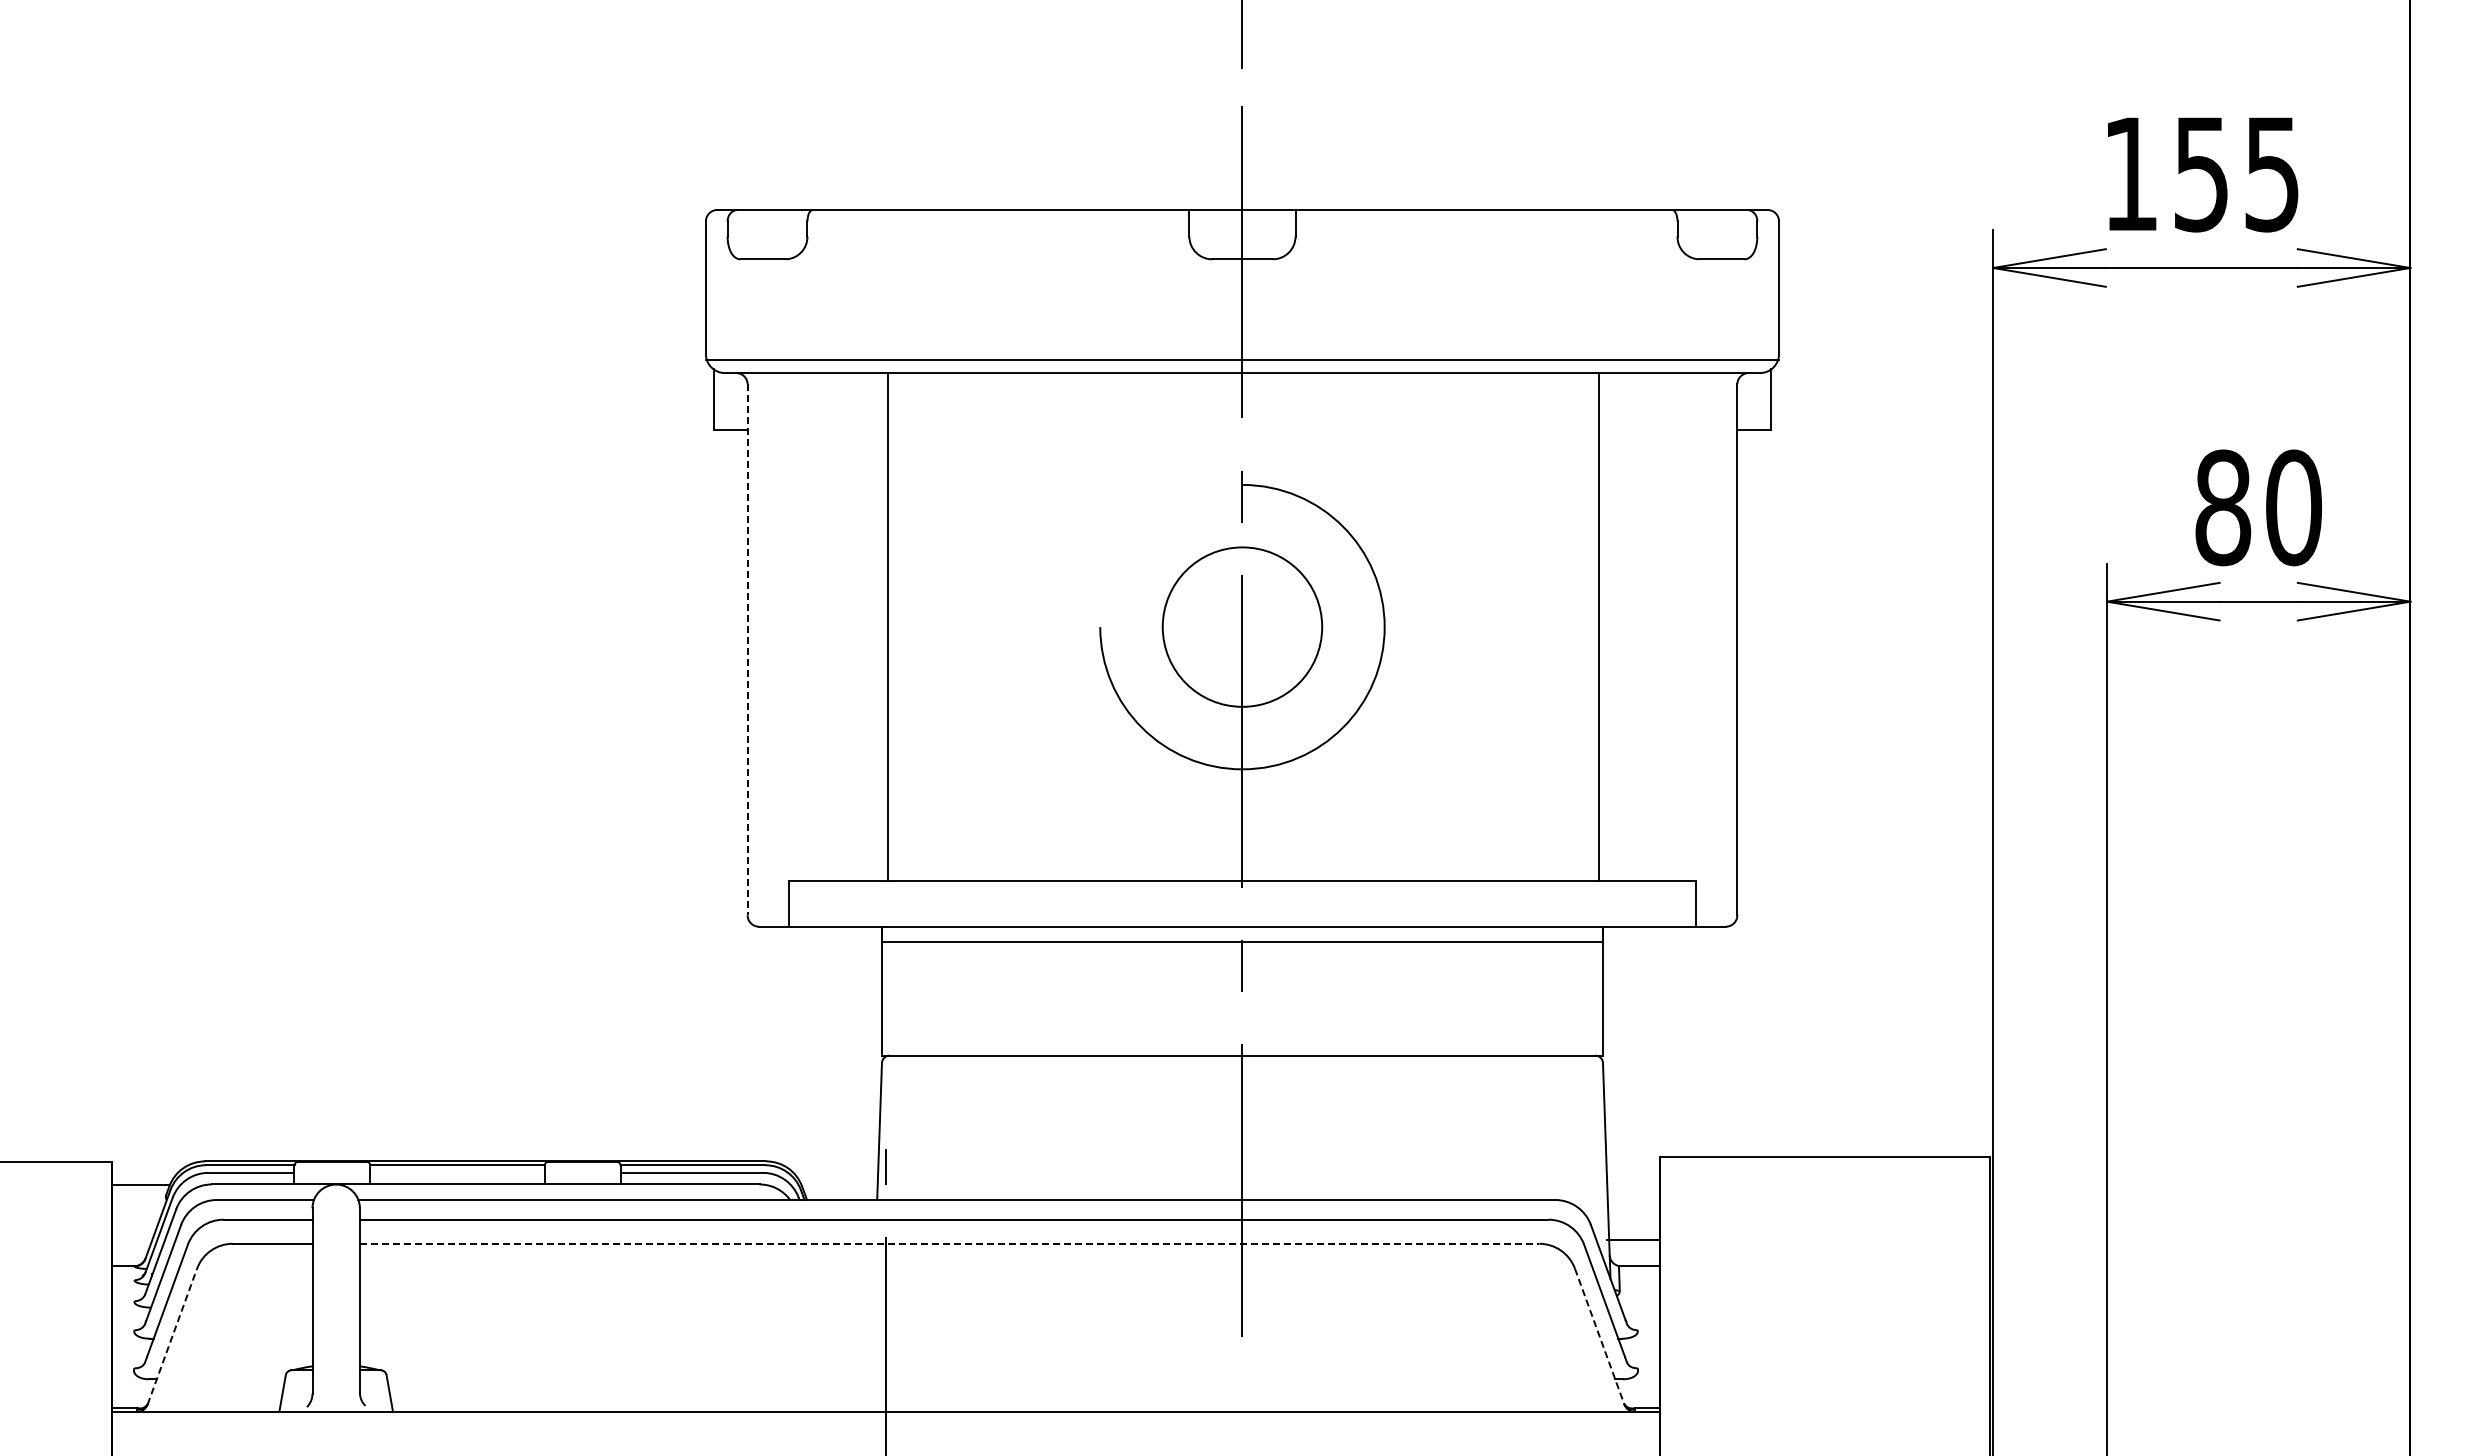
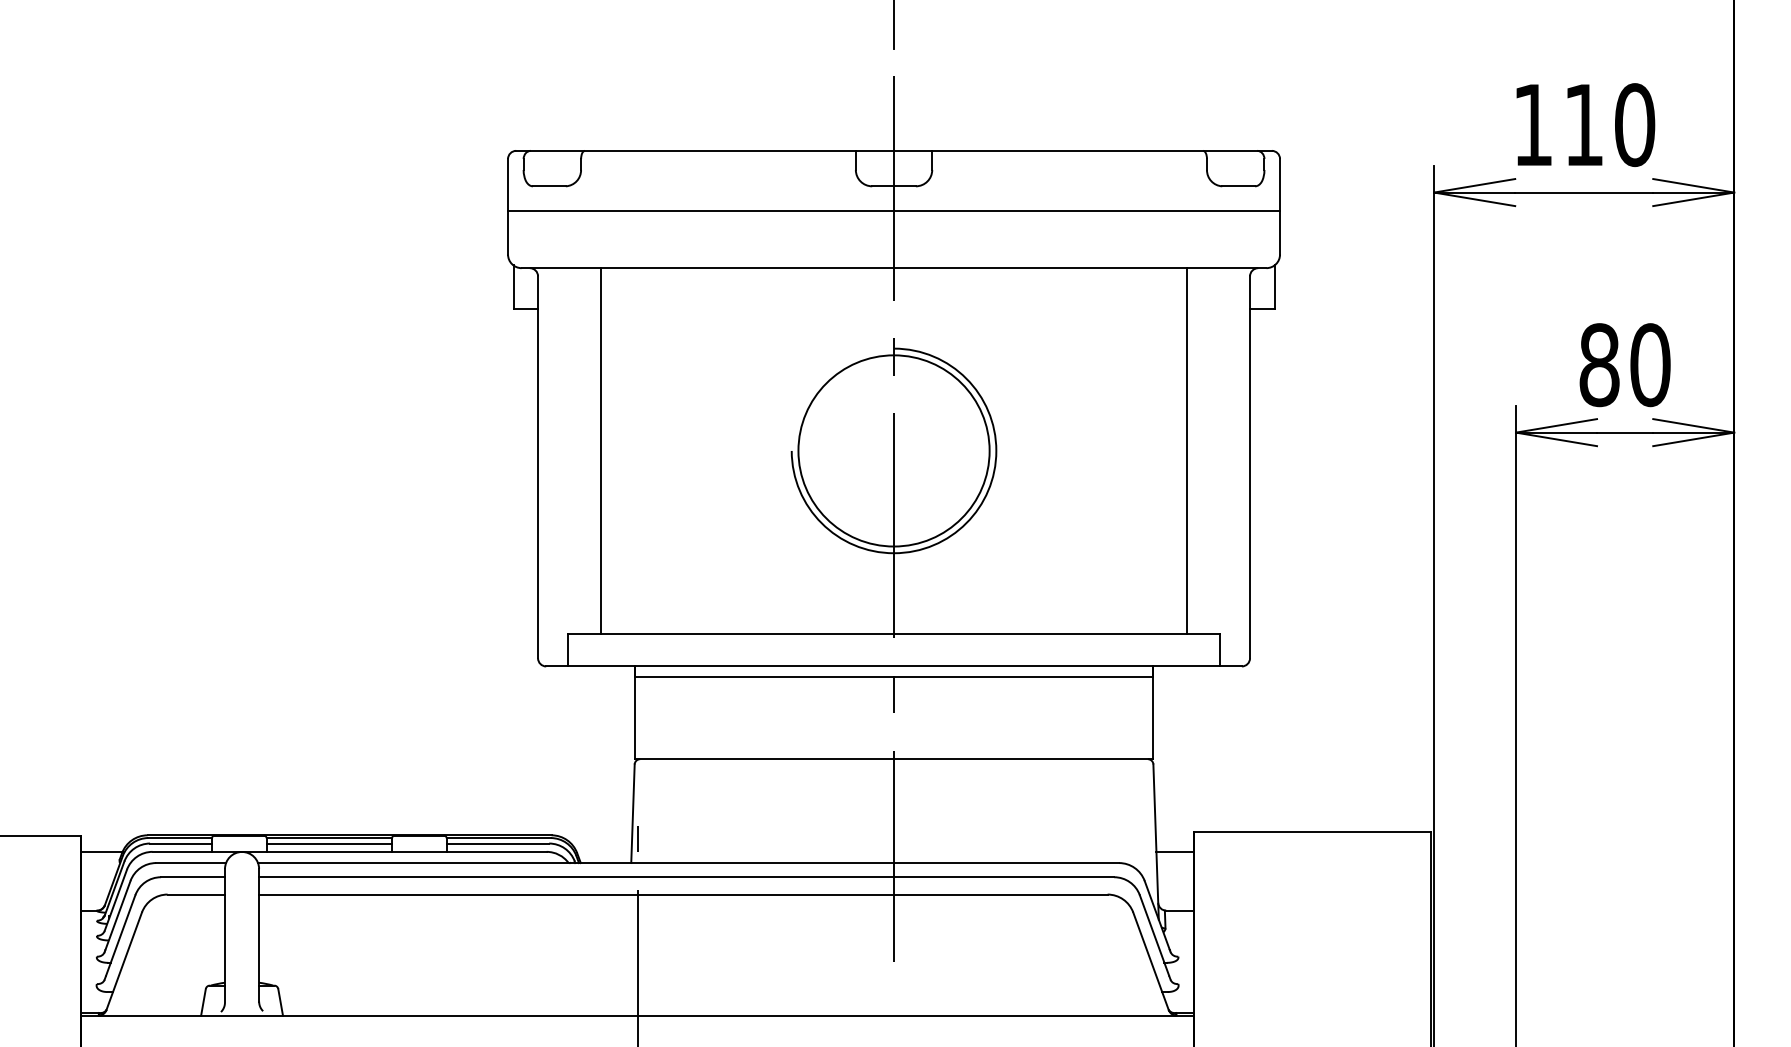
text: (2237, 173) -> (1609, 124), 155 -> 110
line: (1242, 360) -> (894, 210), moved
line: (888, 627) -> (601, 451), moved
circle: (1242, 627) -> (894, 451), size x1.67
line: (1598, 627) -> (1186, 451), moved
line: (747, 650) -> (537, 467), dashed -> solid
line: (457, 1172) -> (329, 843), added
line: (1633, 1239) -> (1175, 851), moved
line: (949, 1243) -> (683, 894), dashed -> solid
line: (172, 1336) -> (124, 961), dashed -> solid
line: (1599, 1337) -> (1150, 961), dashed -> solid

